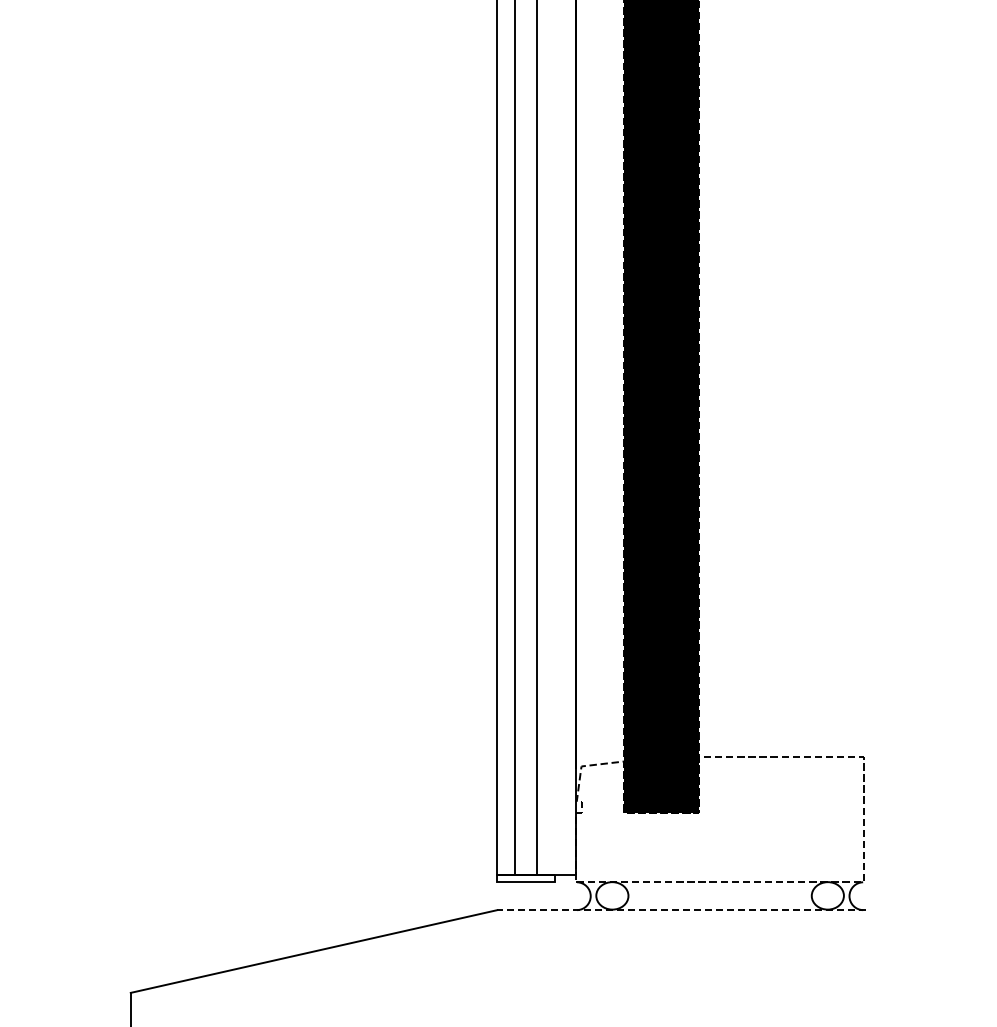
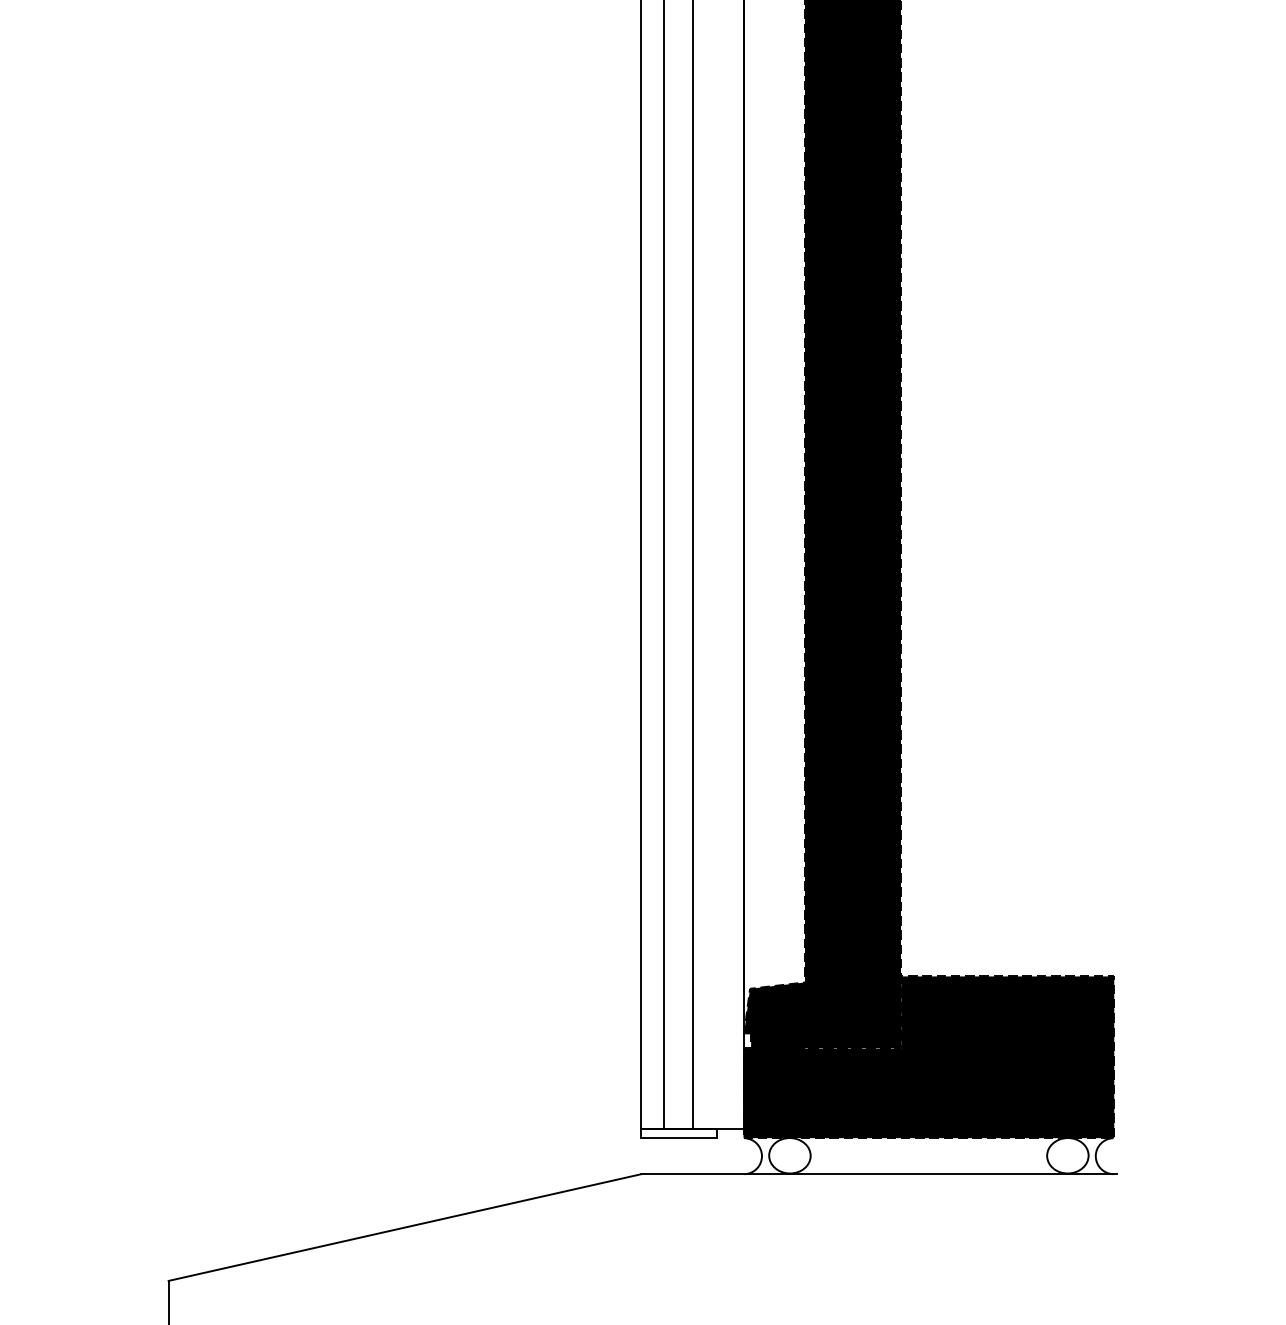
fill: (719, 819) -> (928, 1057), added
line: (681, 910) -> (879, 1174), dashed -> solid

